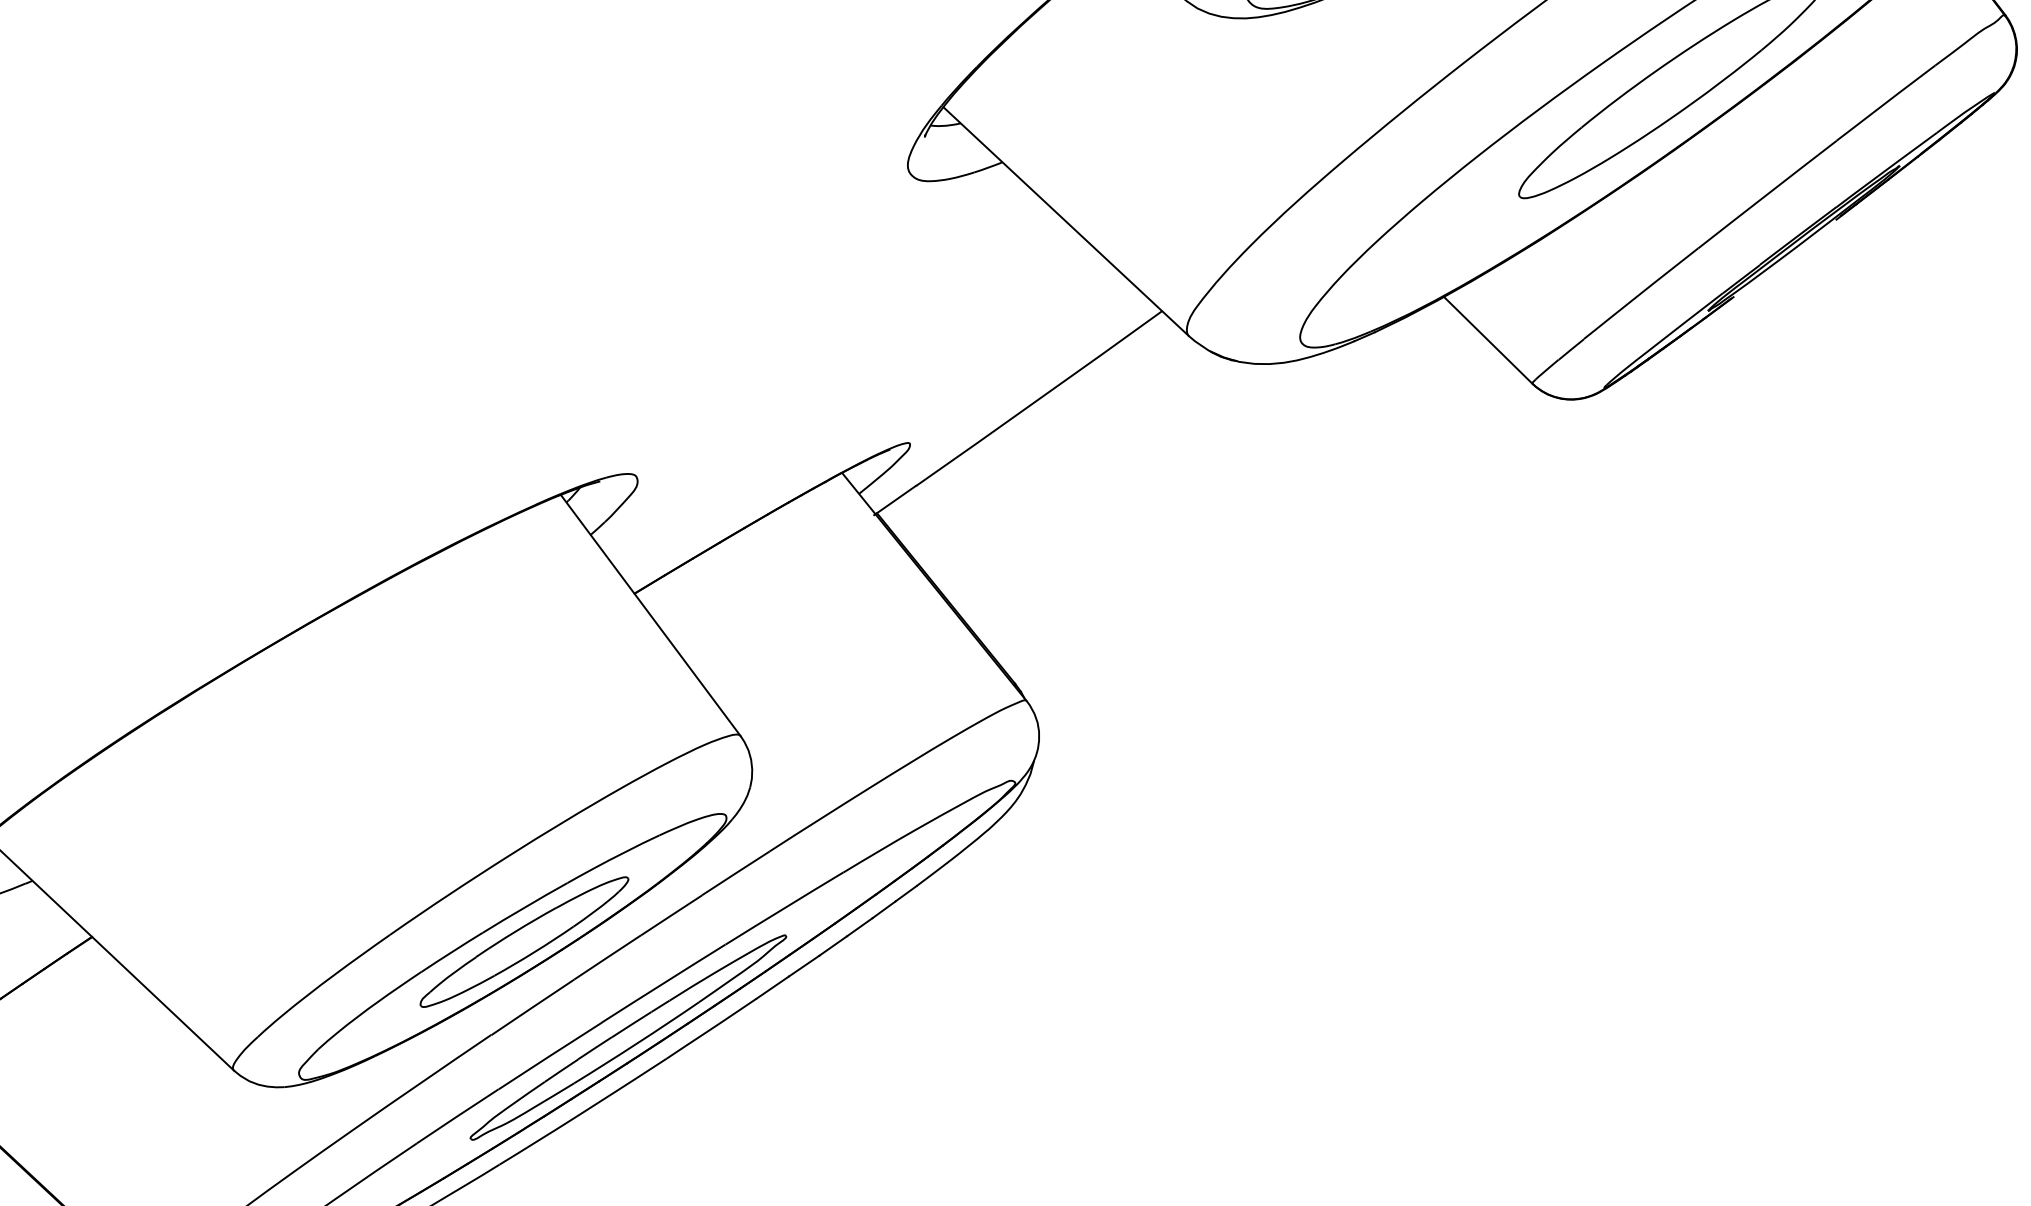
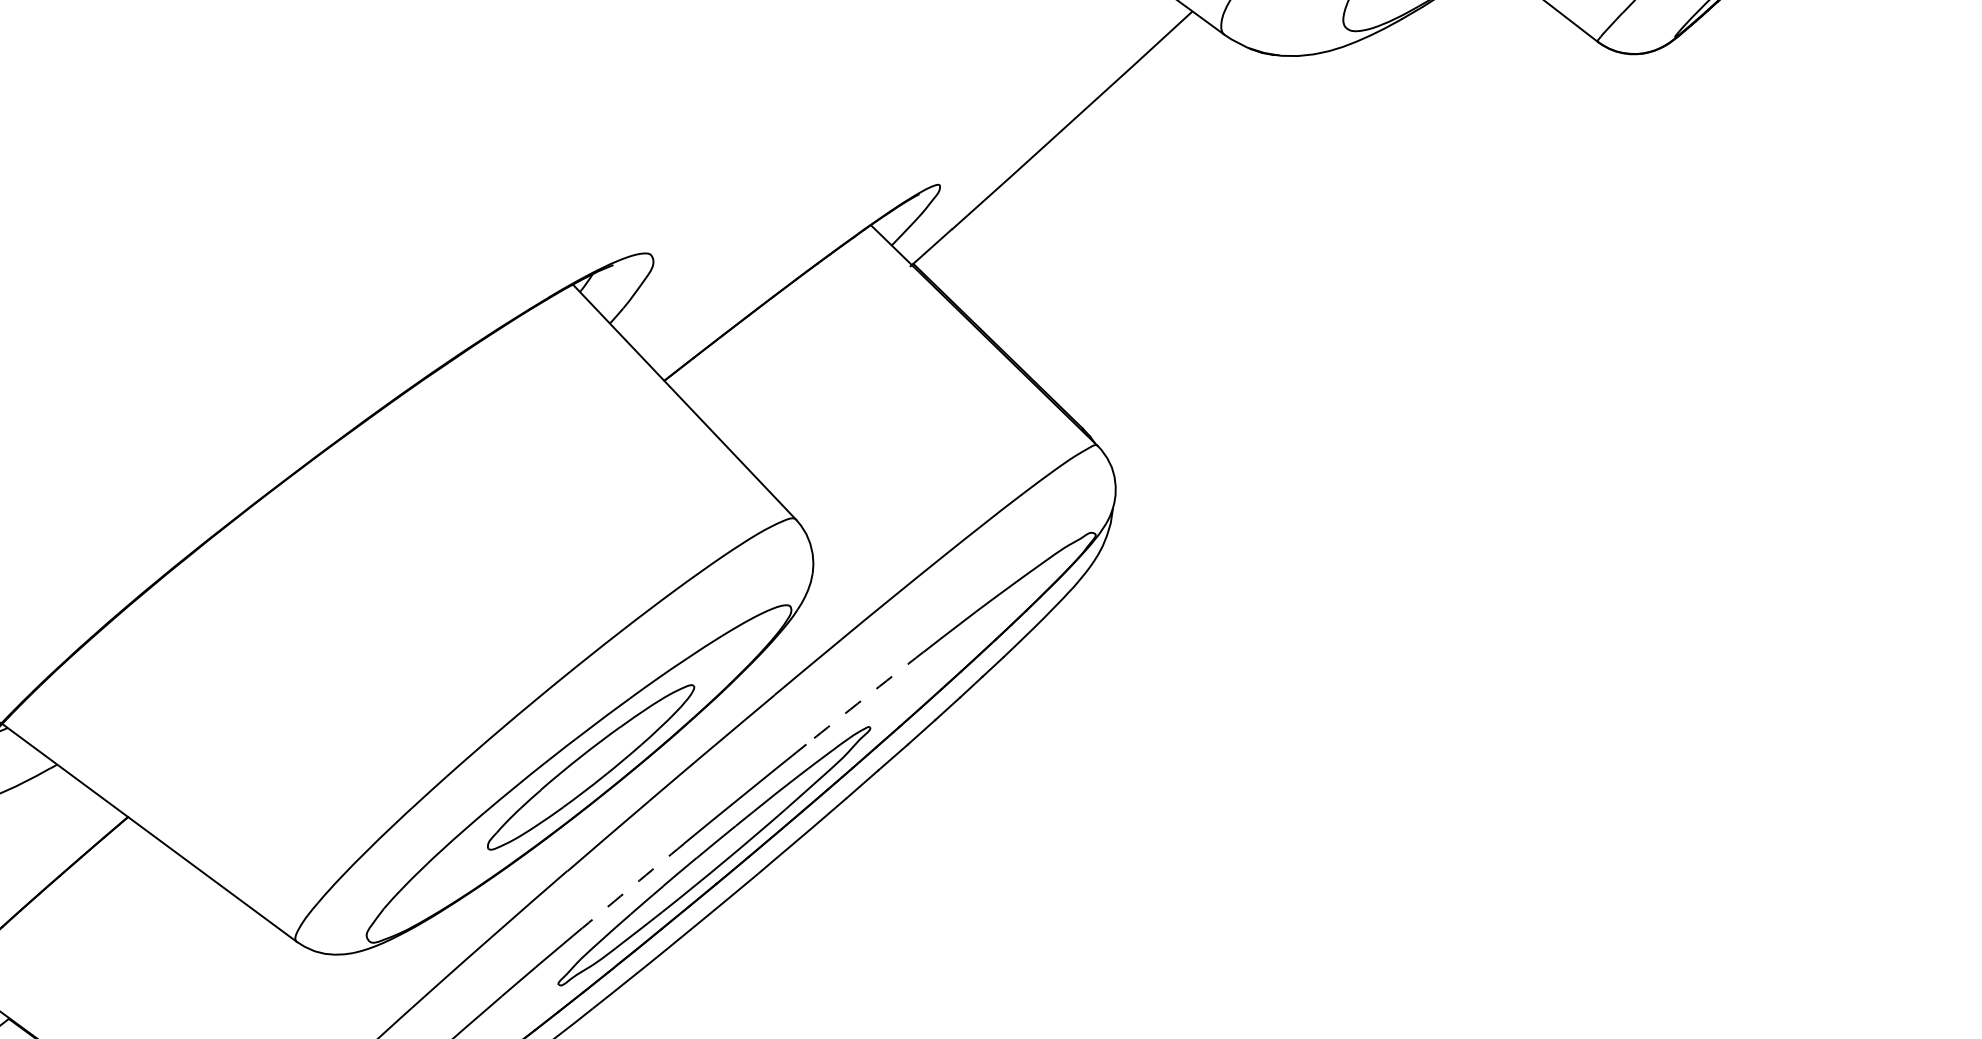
arc: (784, 908) -> (864, 698), solid -> dashed
arc: (550, 1055) -> (633, 885), solid -> dashed

